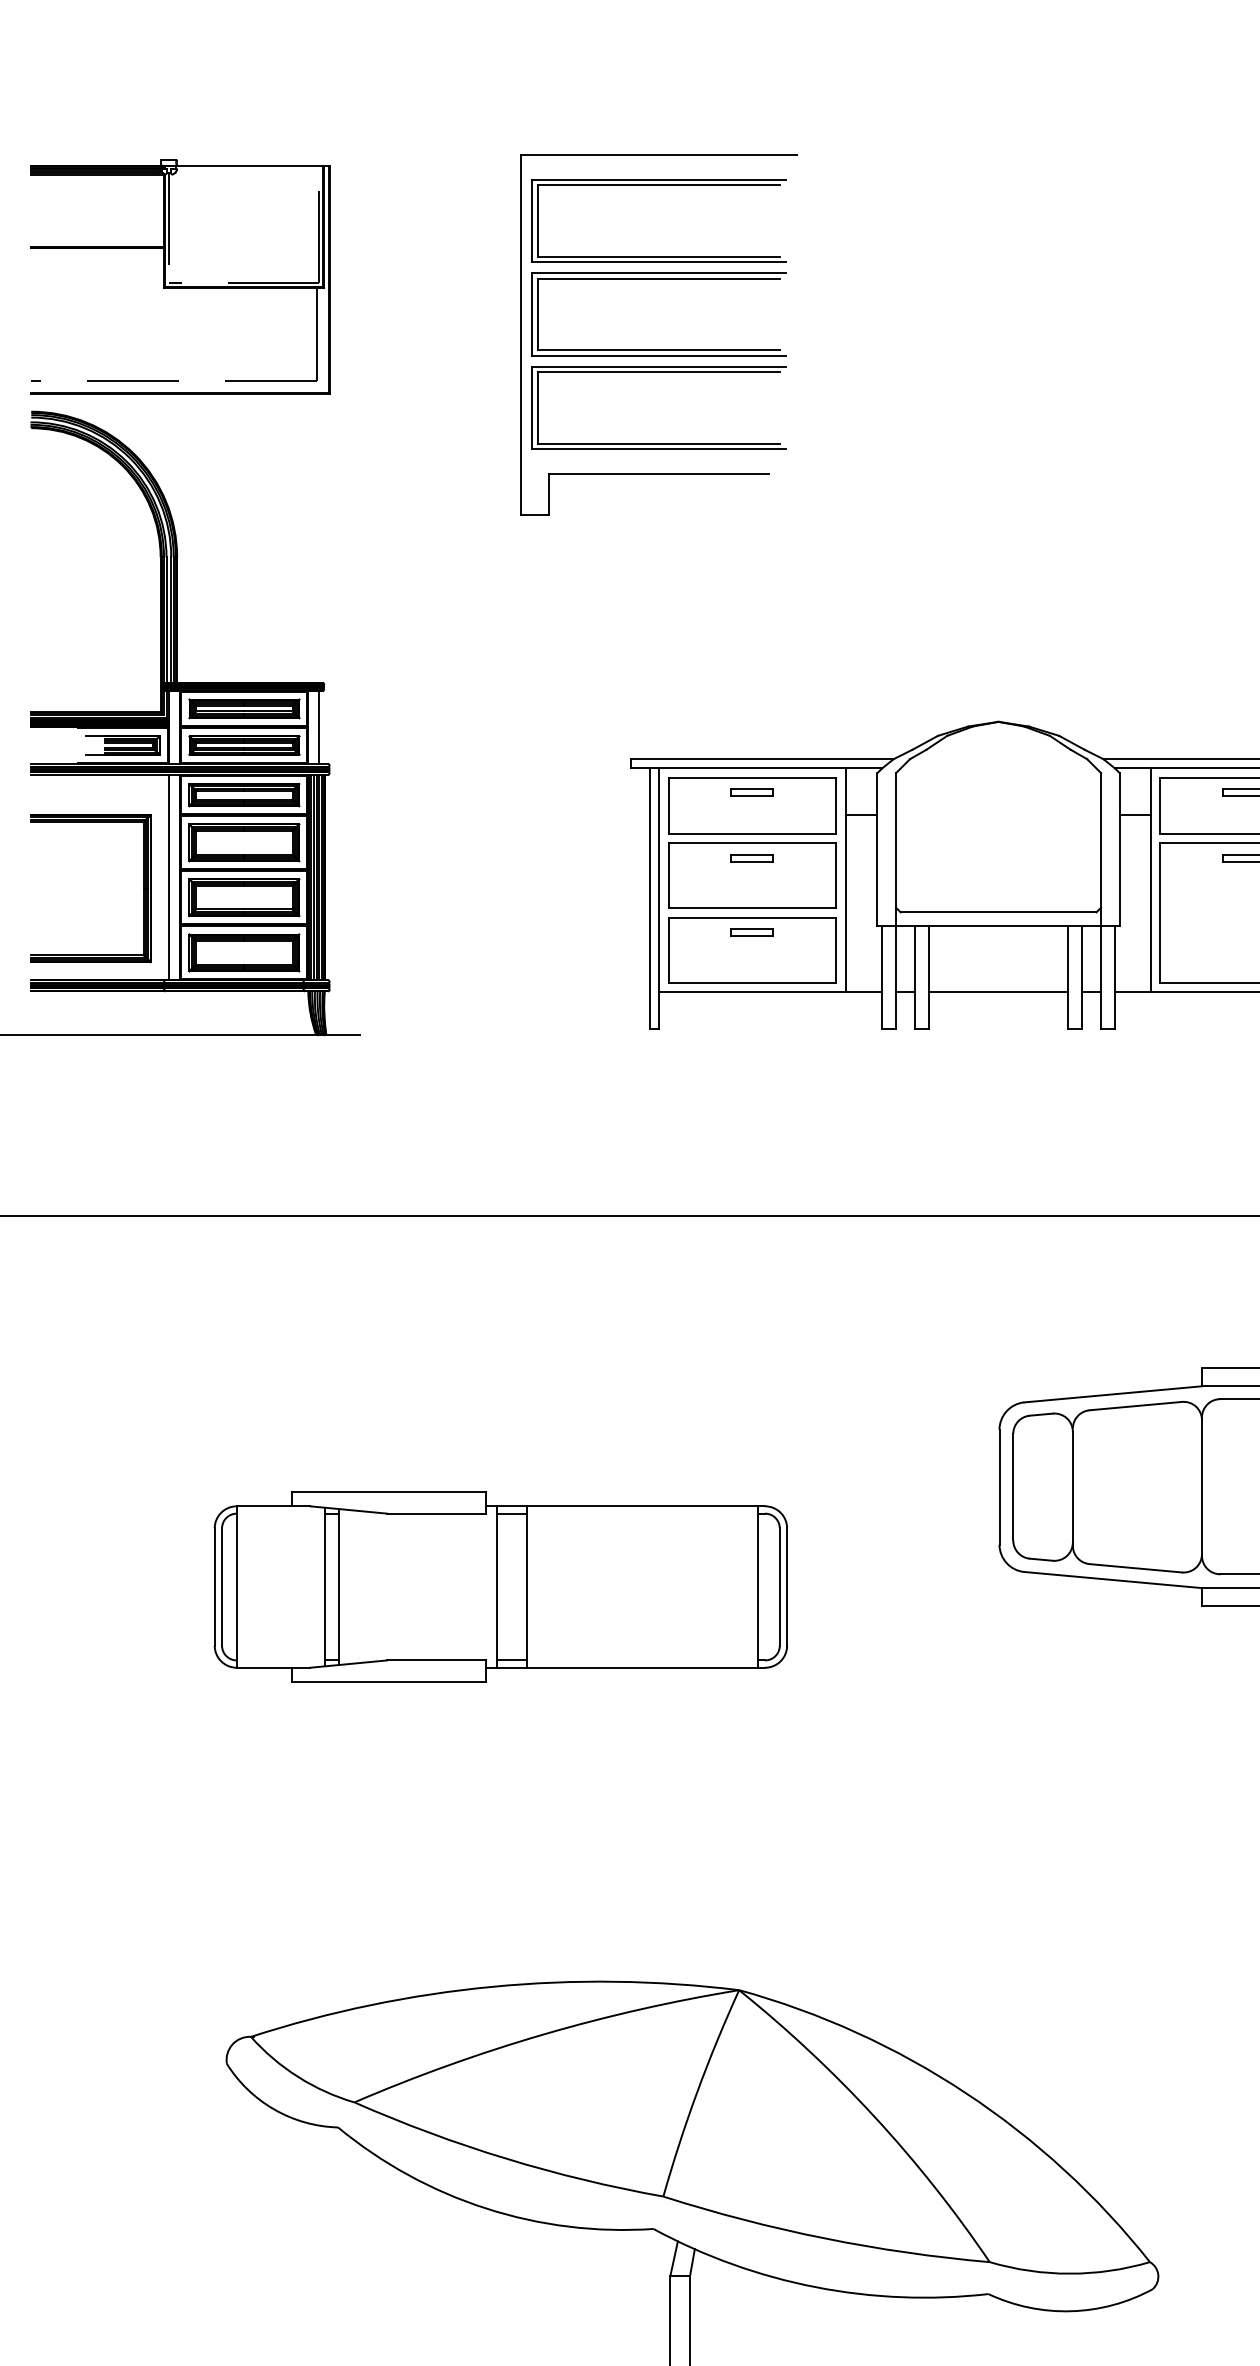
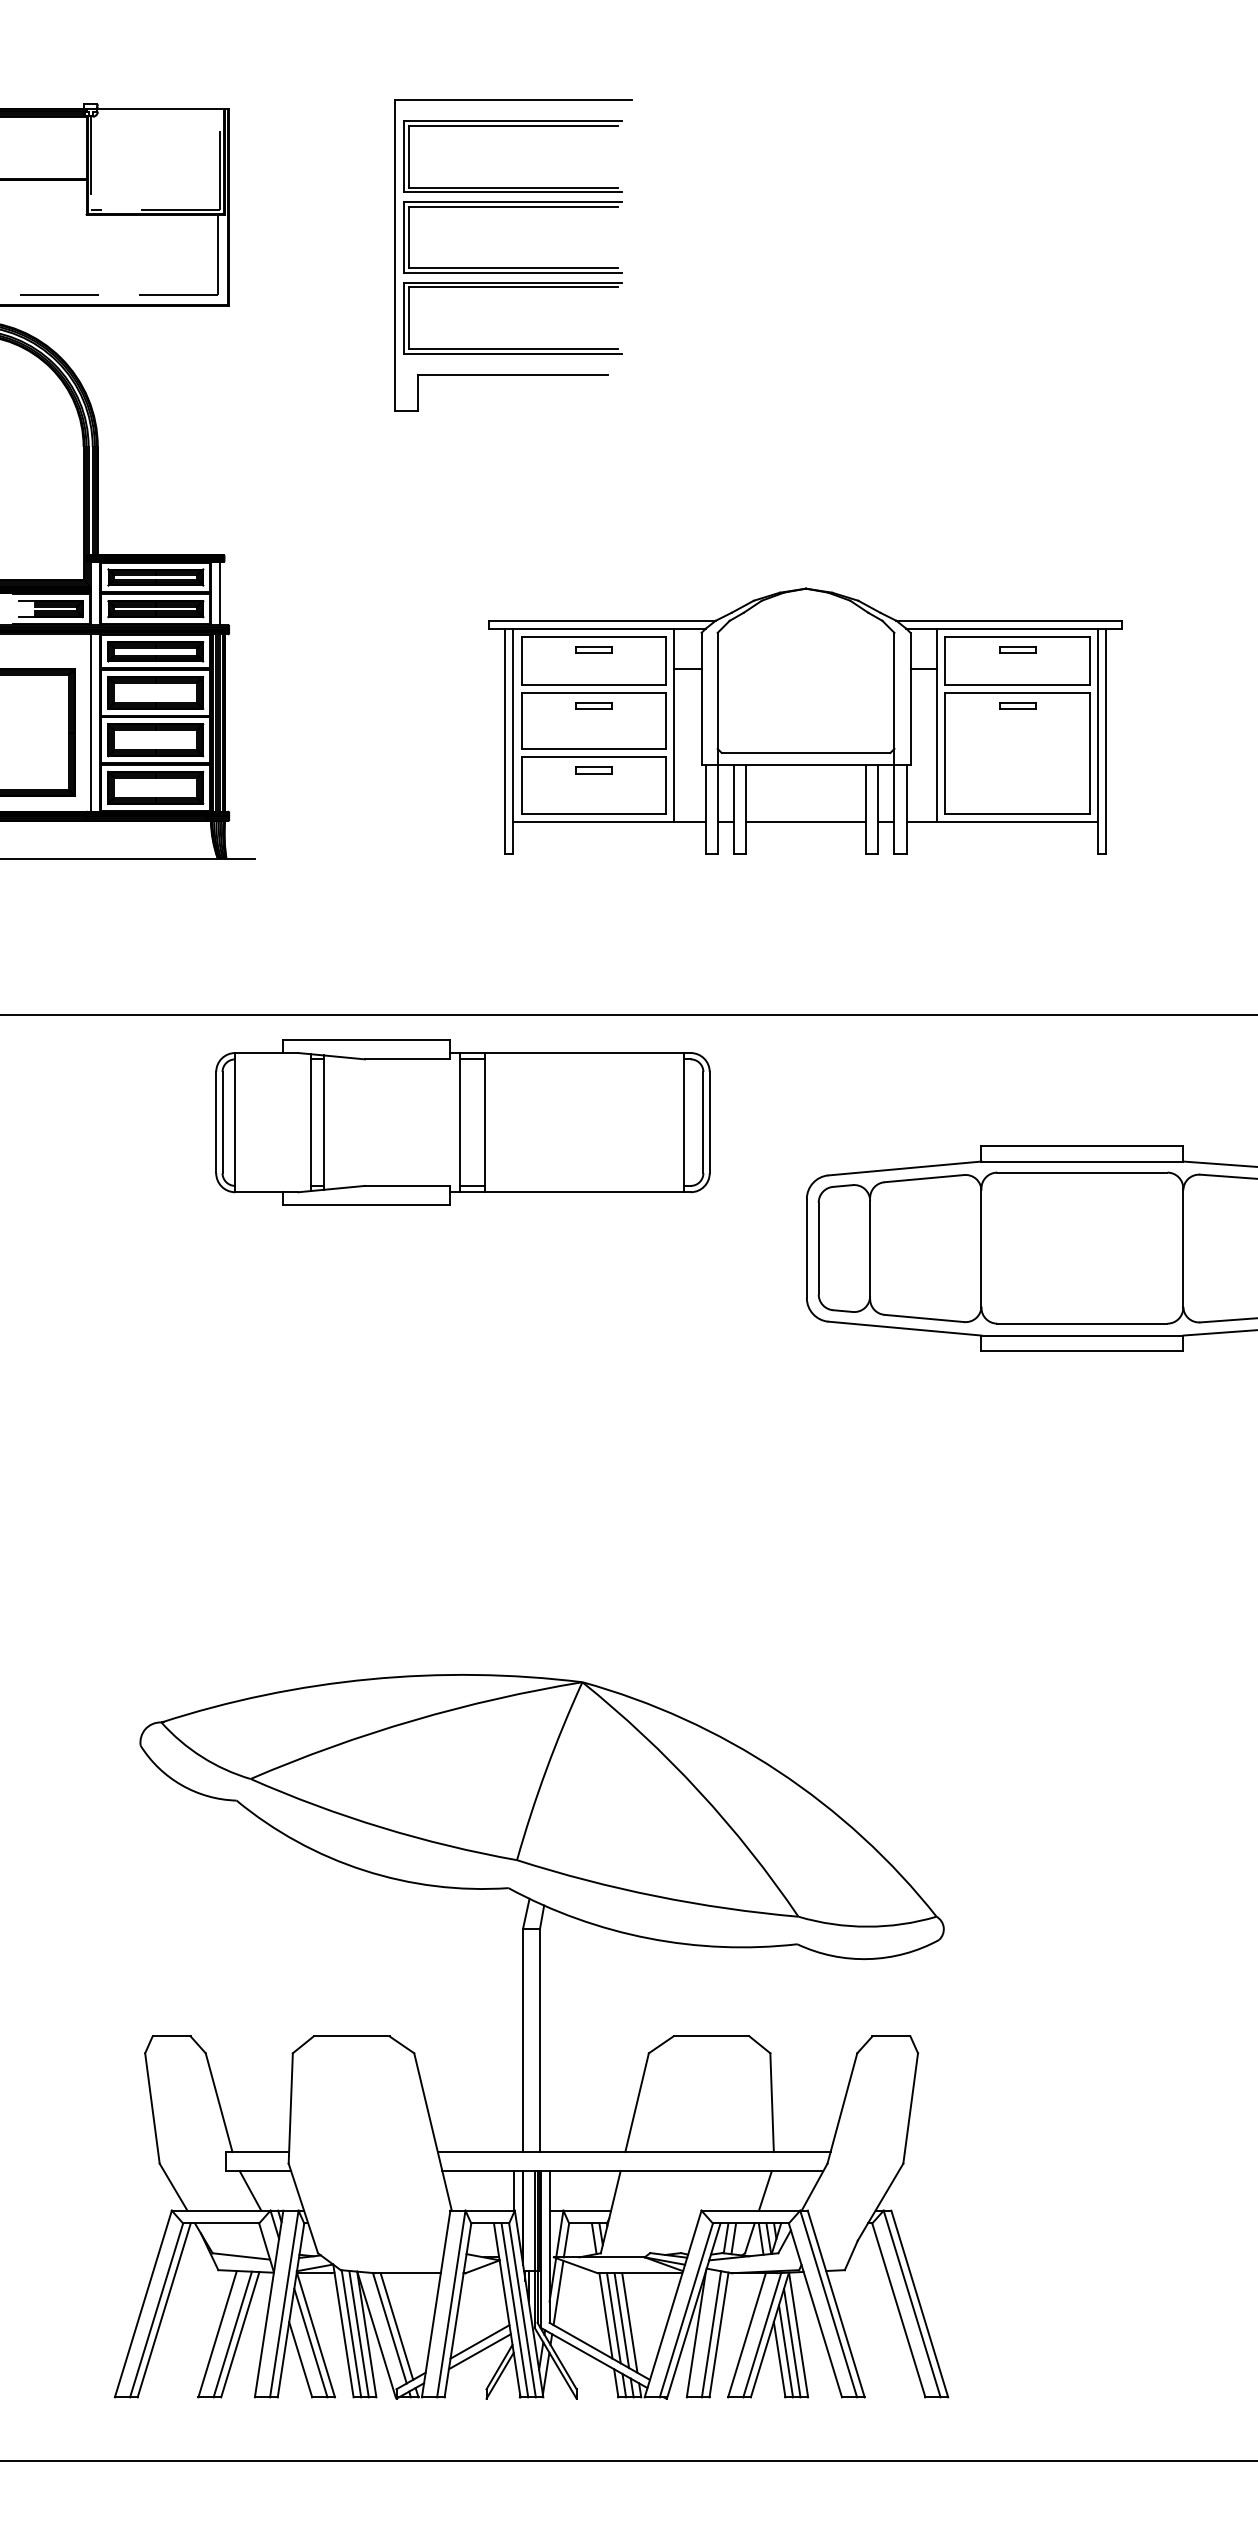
part: (500, 1586) -> (462, 1122), moved

